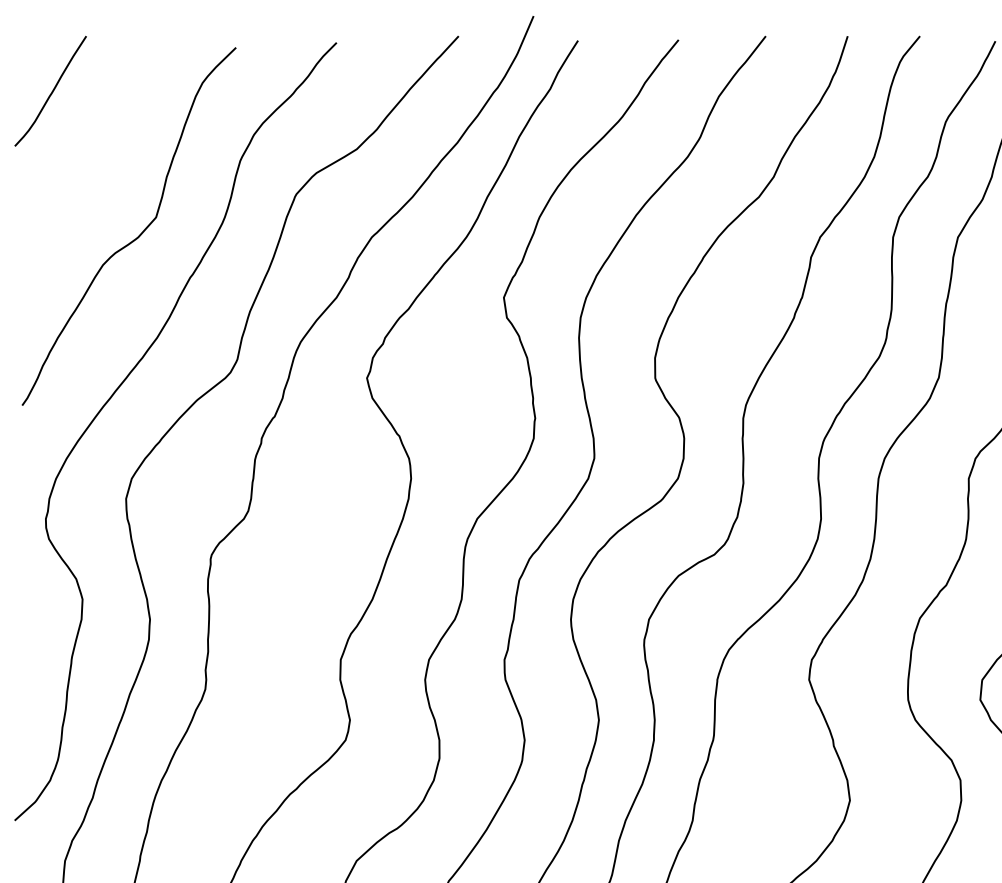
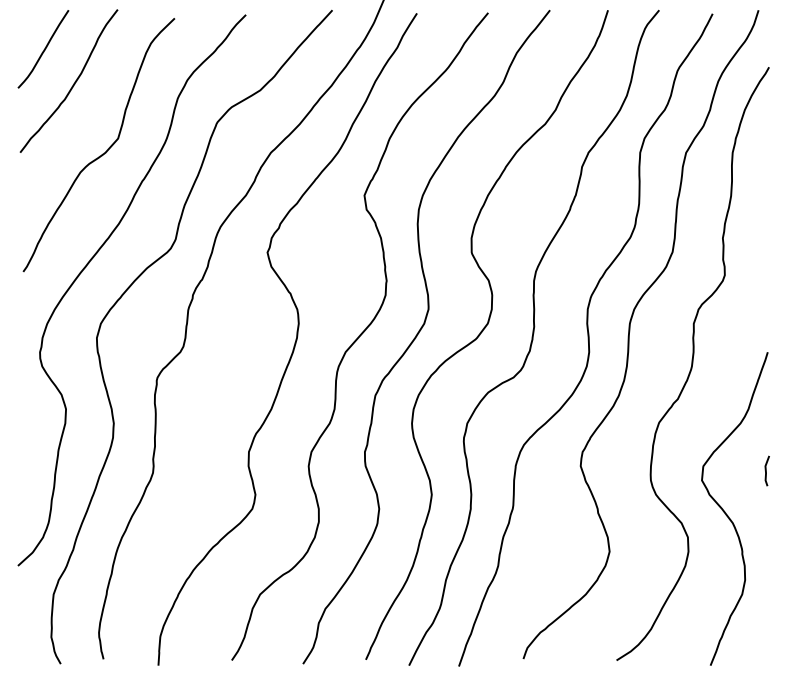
curve: (93, 139) -> (73, 83), added

